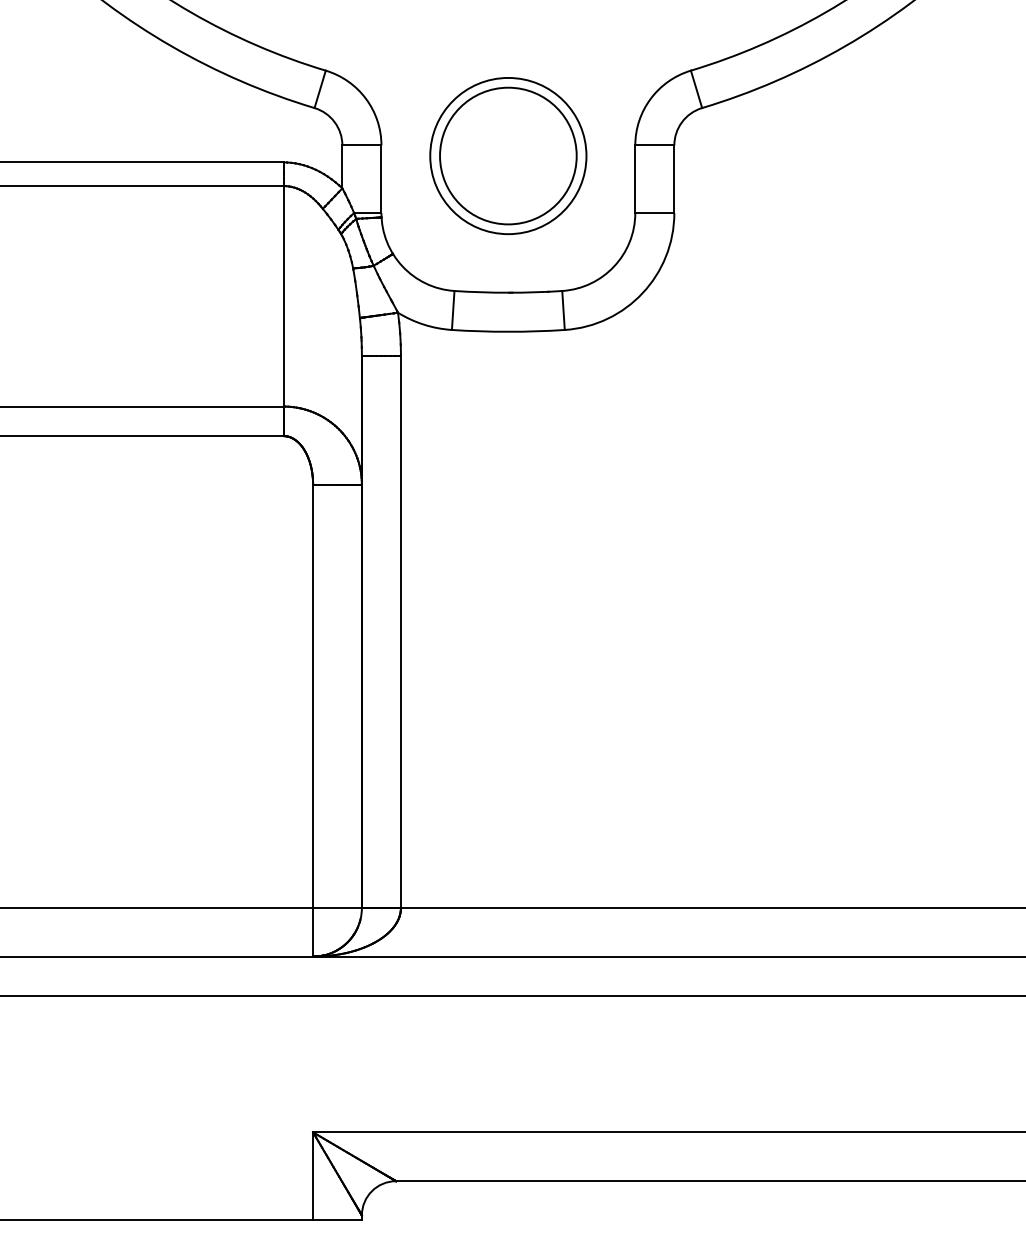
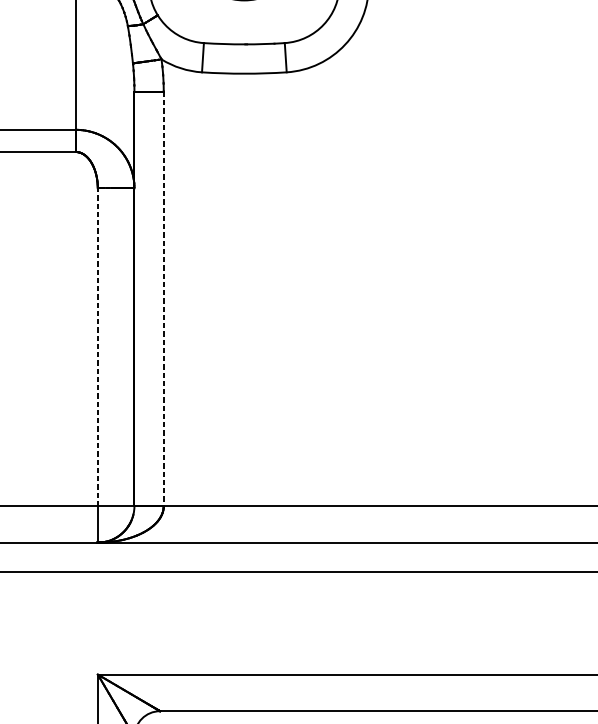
line: (400, 631) -> (163, 298), solid -> dashed
line: (313, 696) -> (98, 347), solid -> dashed

